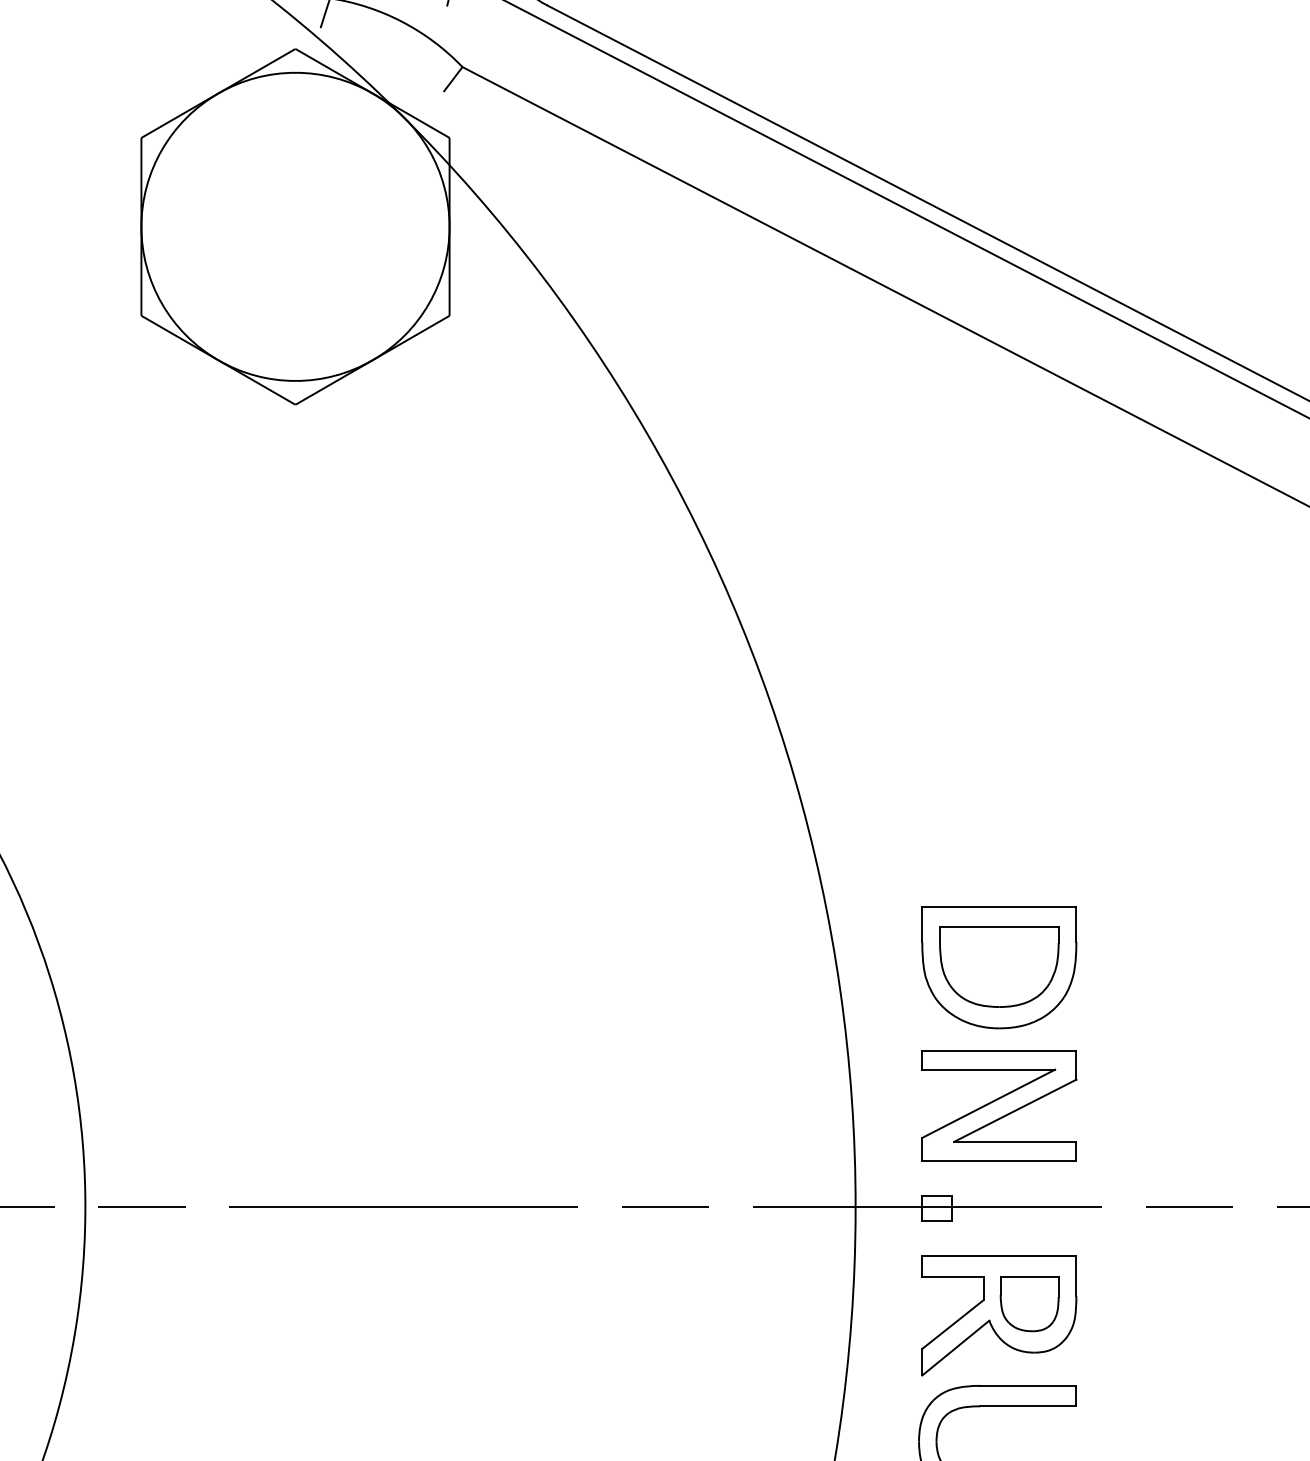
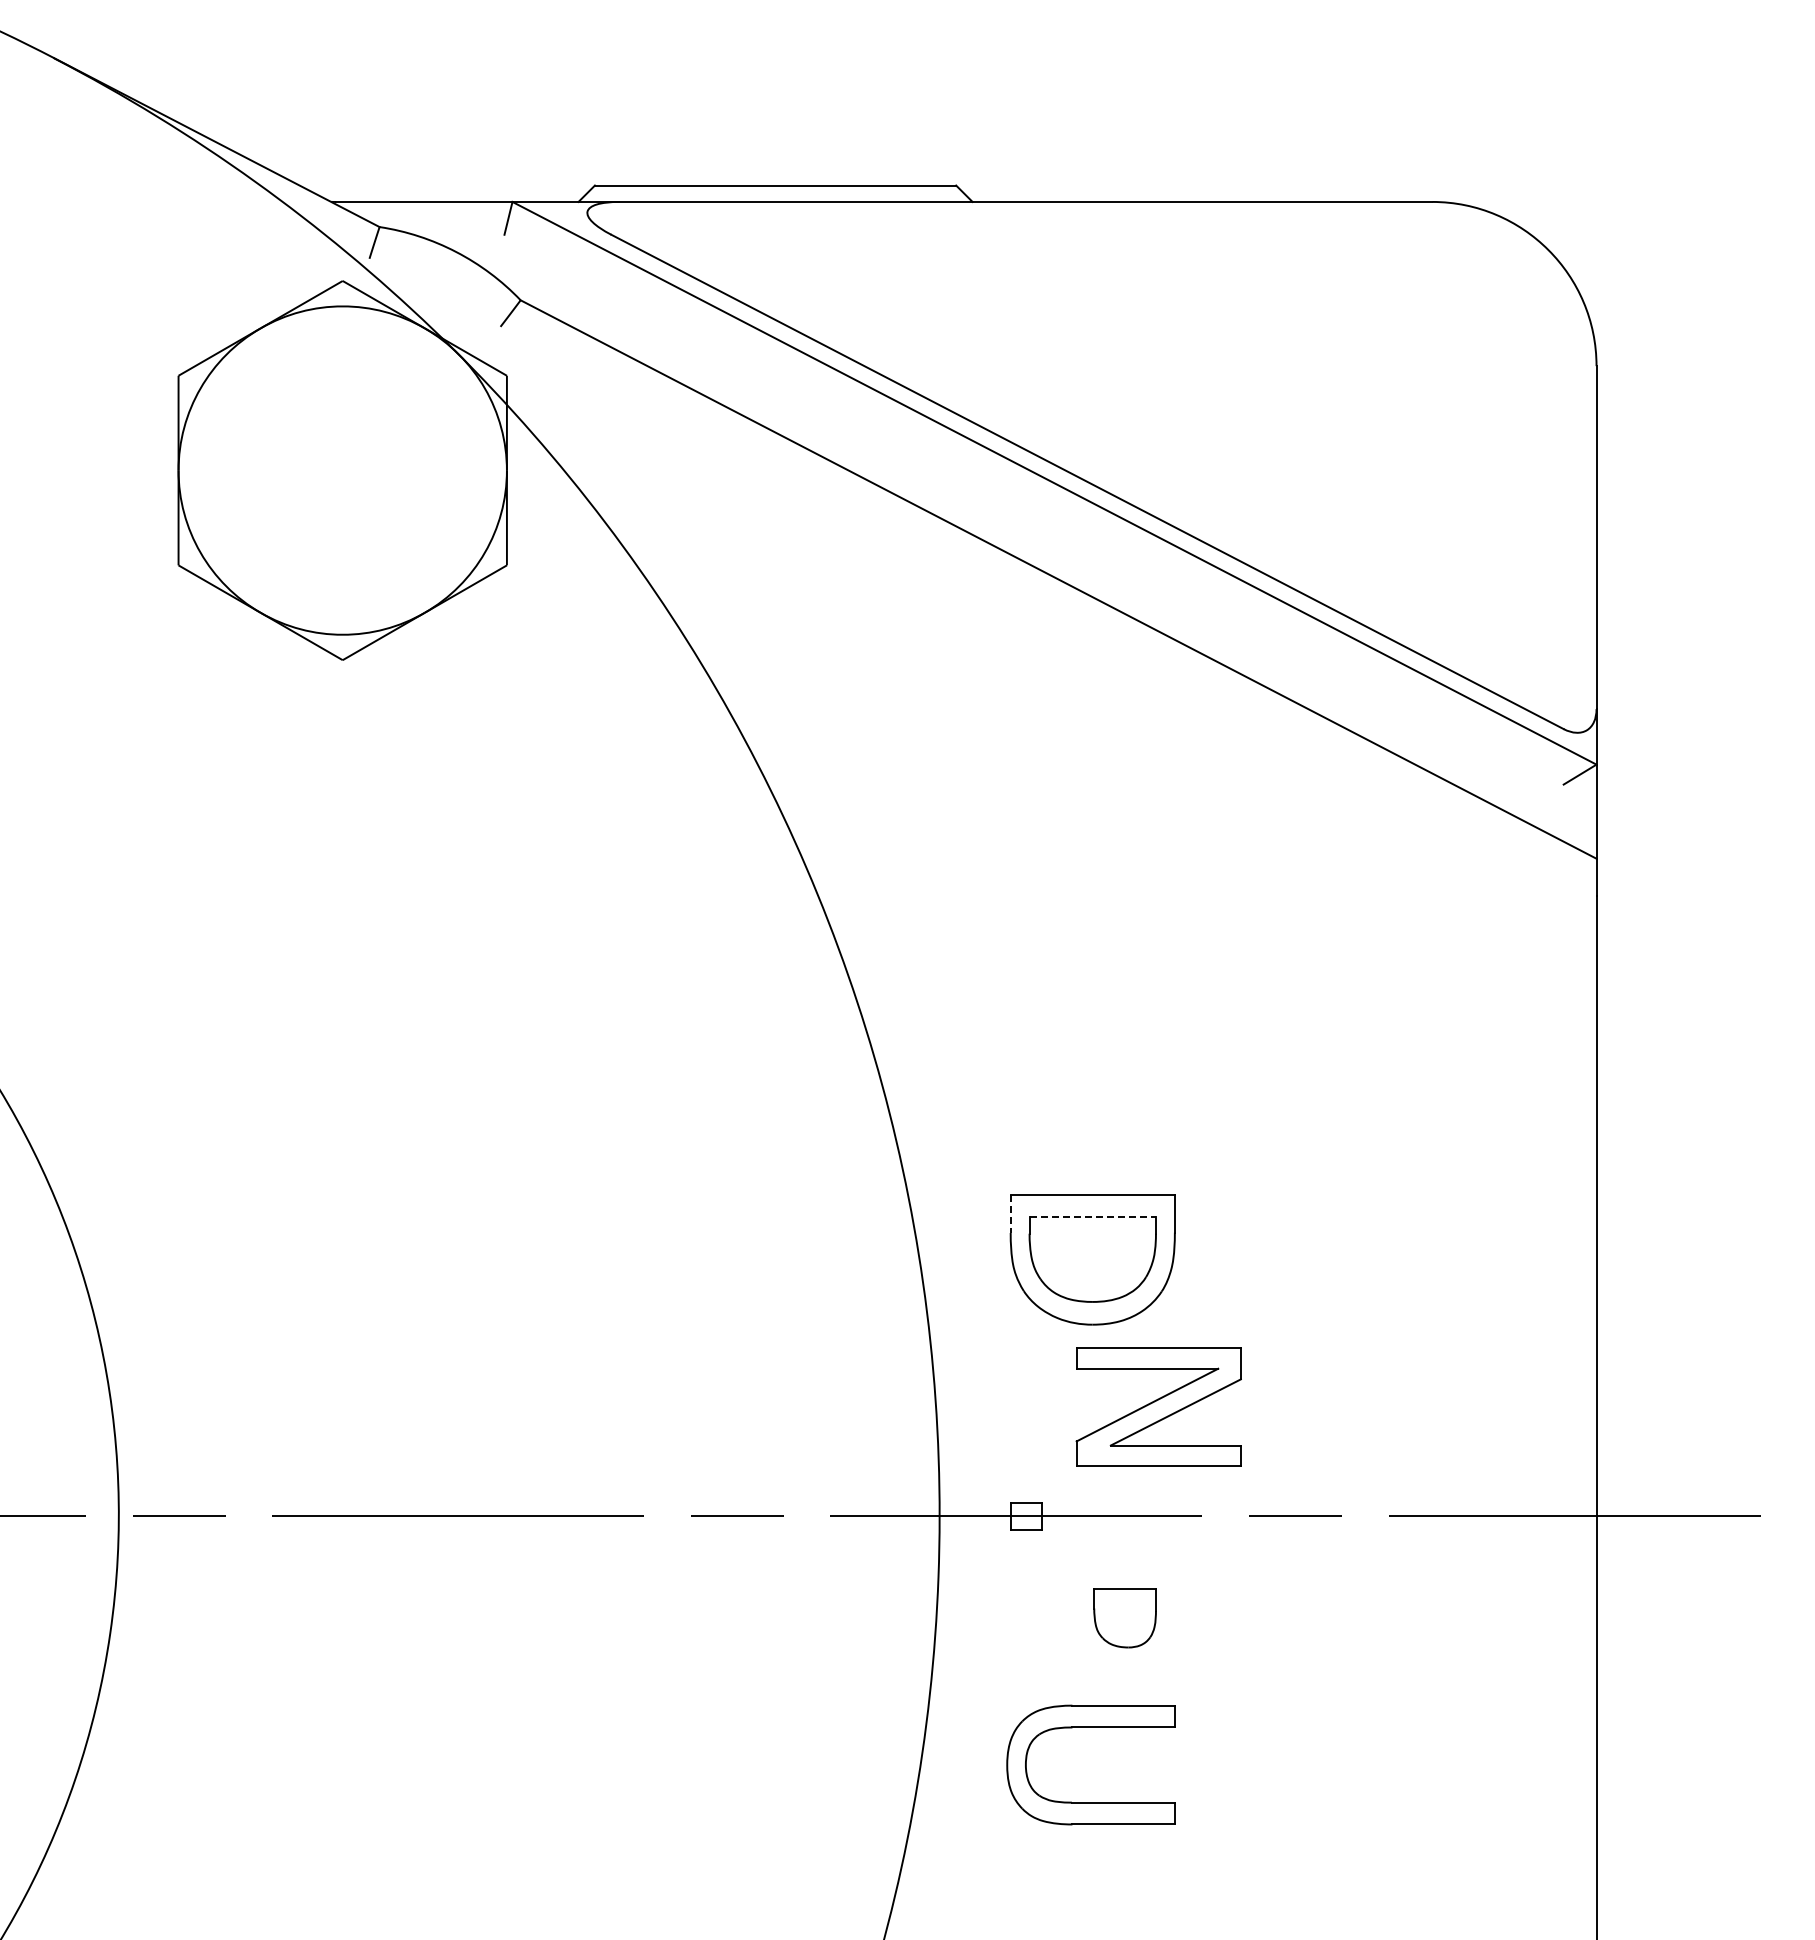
line: (922, 924) -> (1010, 1214), solid -> dashed
line: (1000, 927) -> (1093, 1217), solid -> dashed
part: (999, 1105) -> (1158, 1406), moved
part: (999, 1316) -> (1092, 1631), removed

